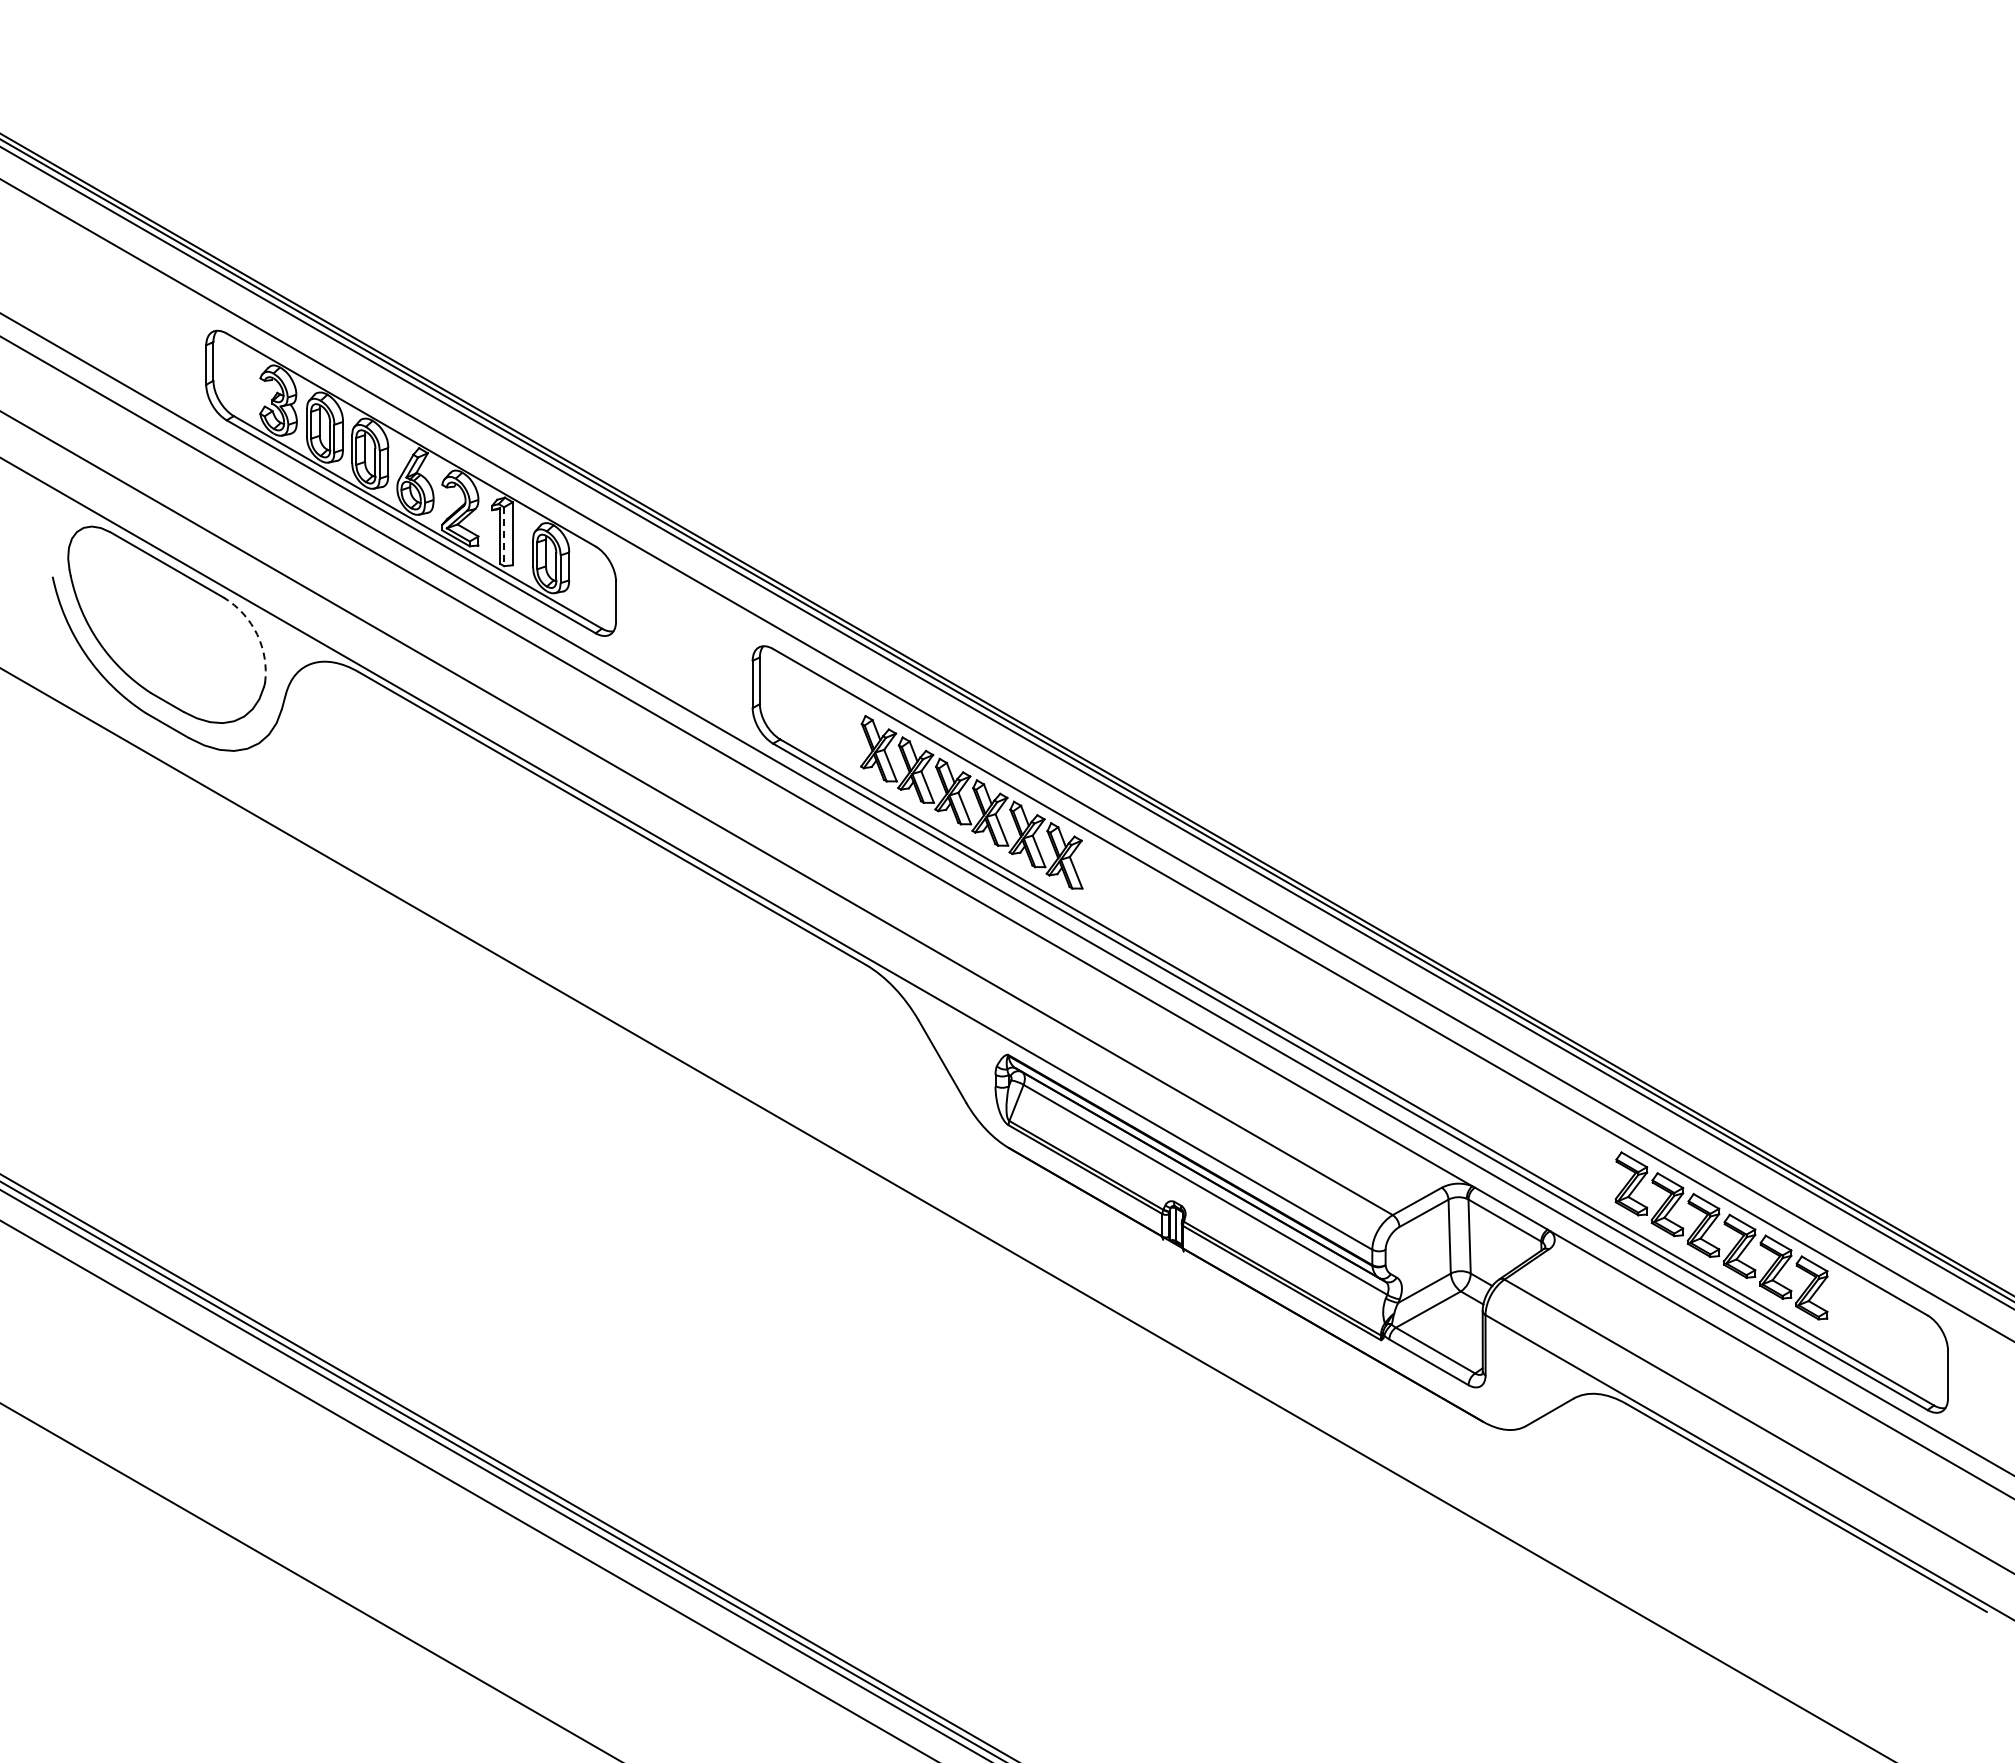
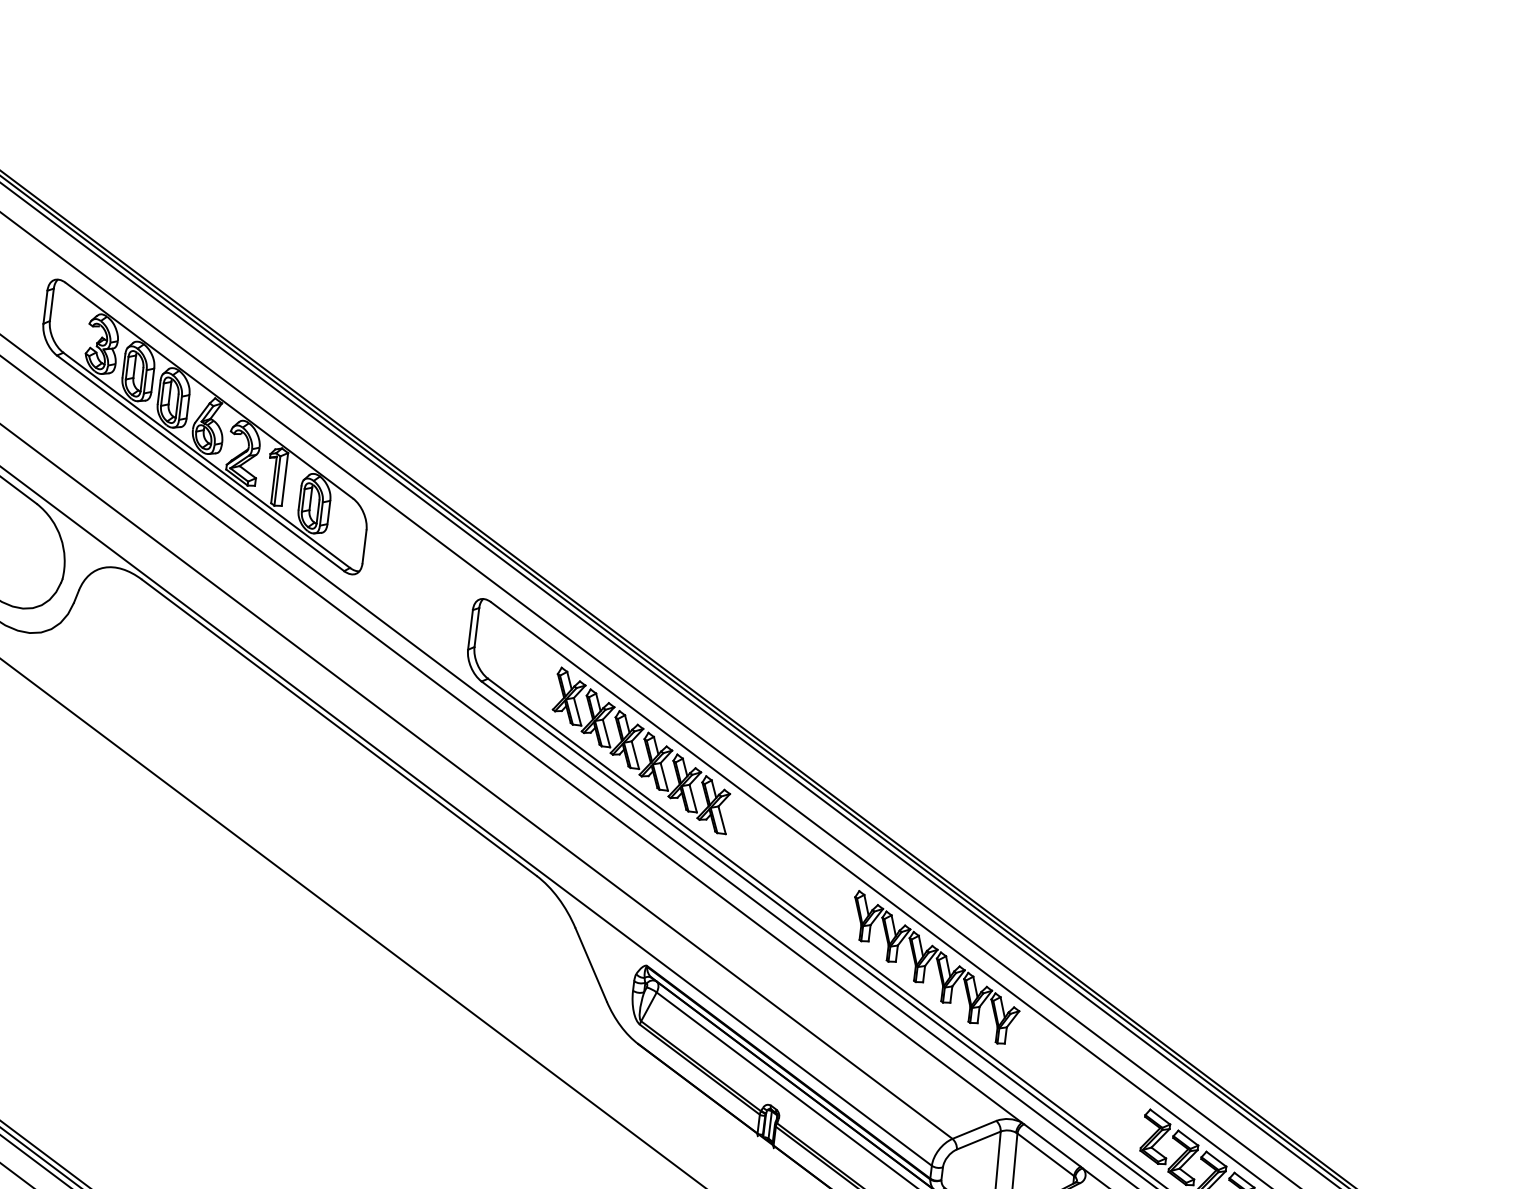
line: (504, 537) -> (277, 481), dashed -> solid
arc: (257, 634) -> (61, 537), dashed -> solid
part: (1348, 1016) -> (935, 968), added

